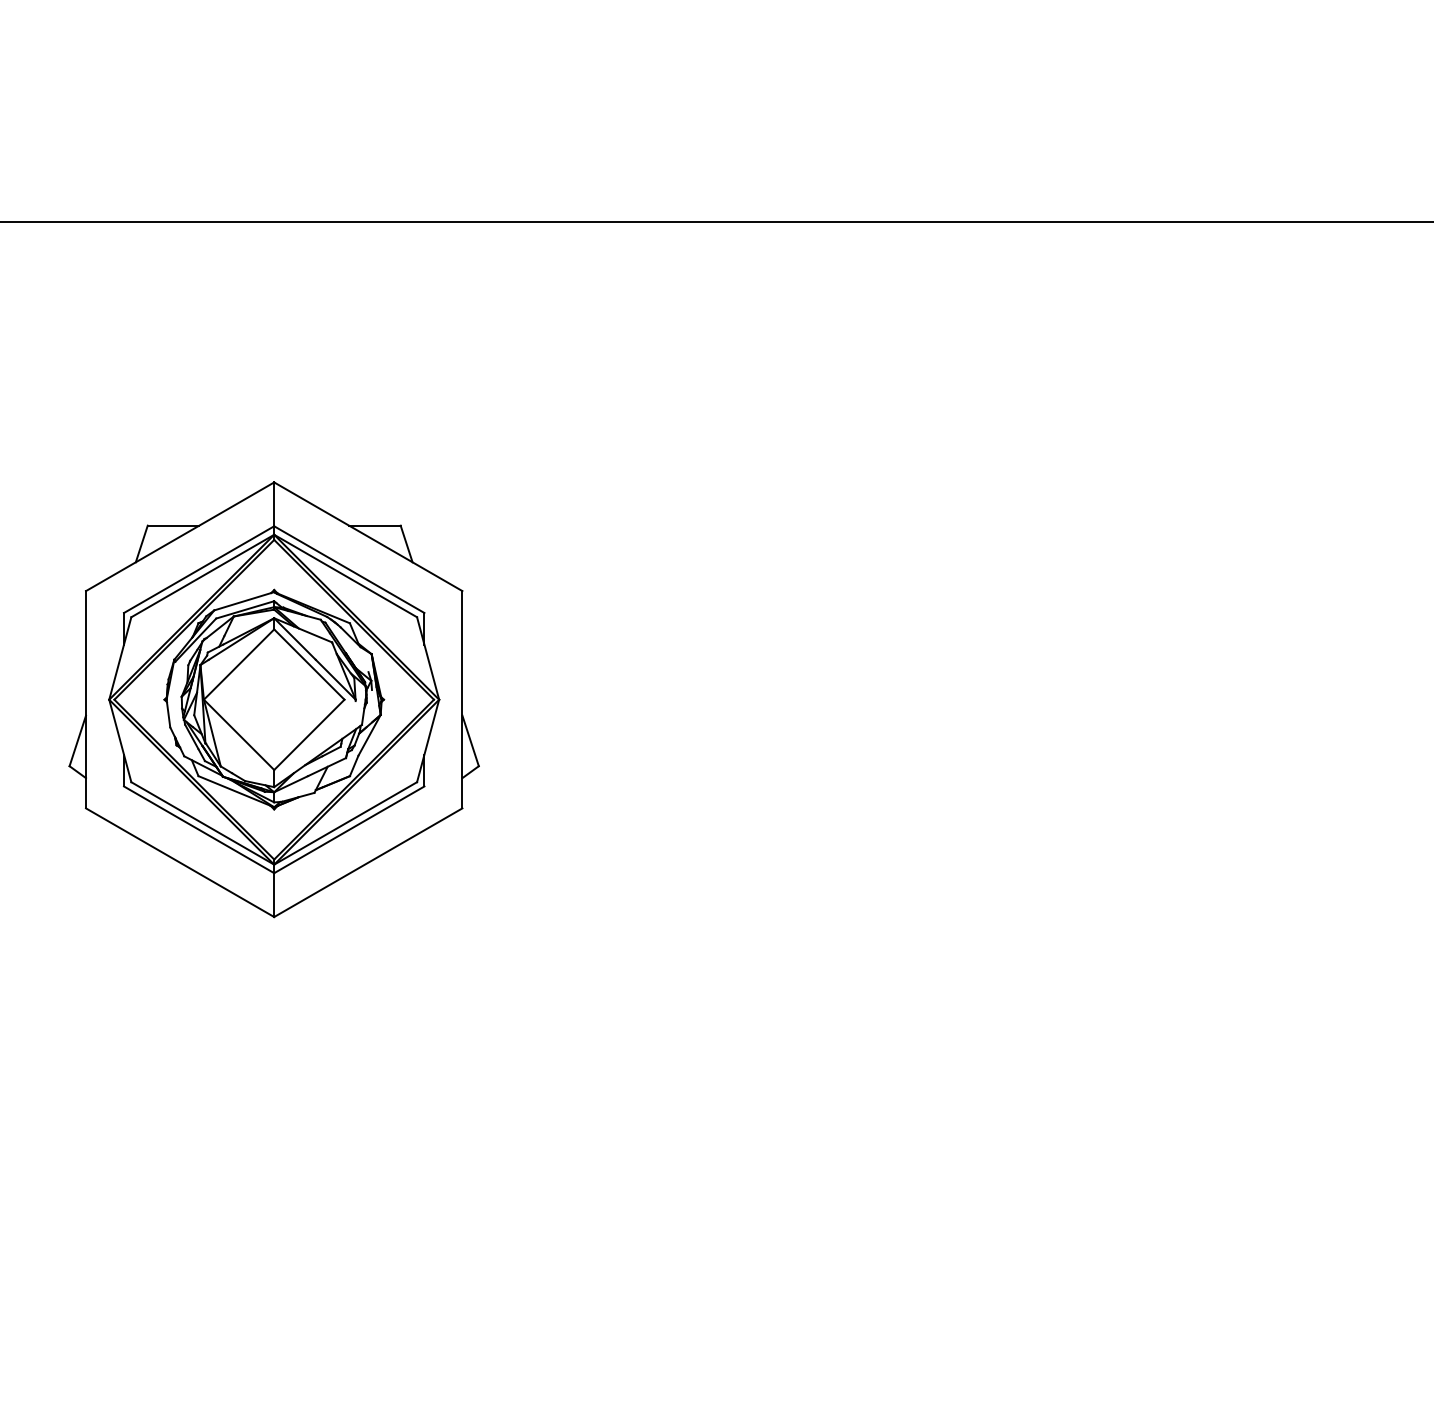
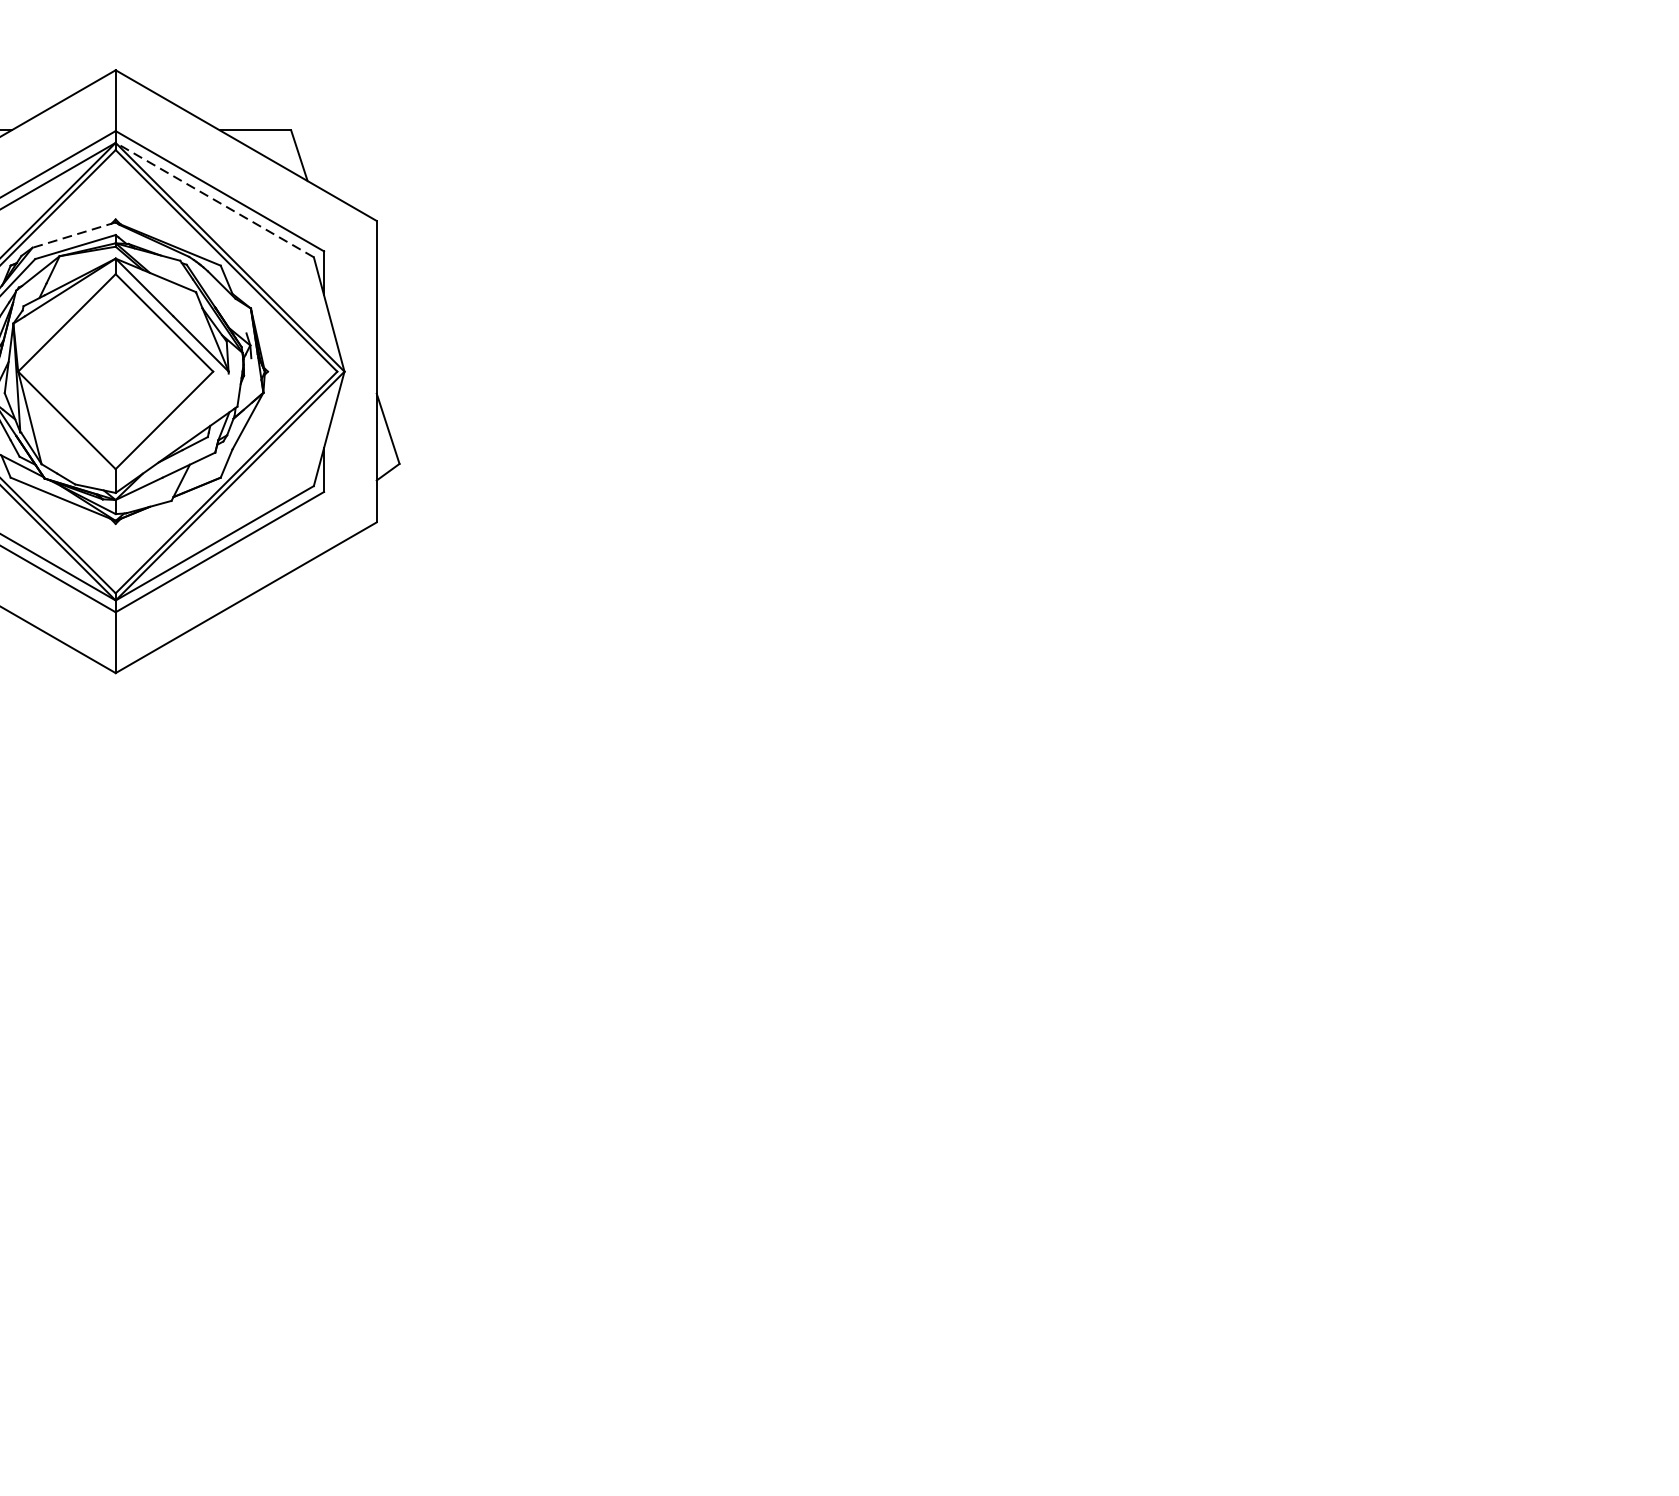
line: (345, 575) -> (214, 199), solid -> dashed
line: (243, 601) -> (73, 235), solid -> dashed

